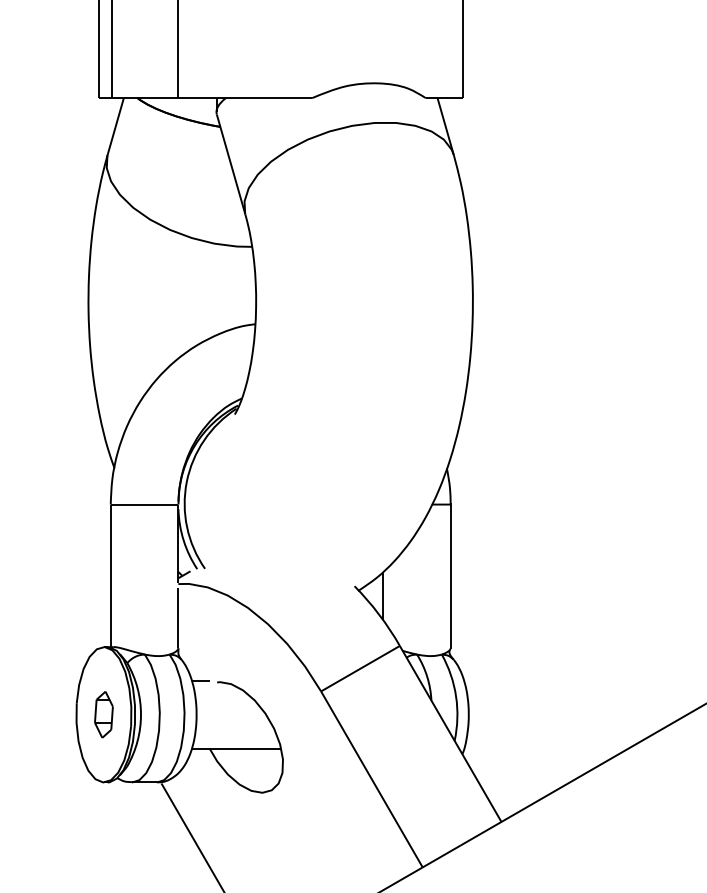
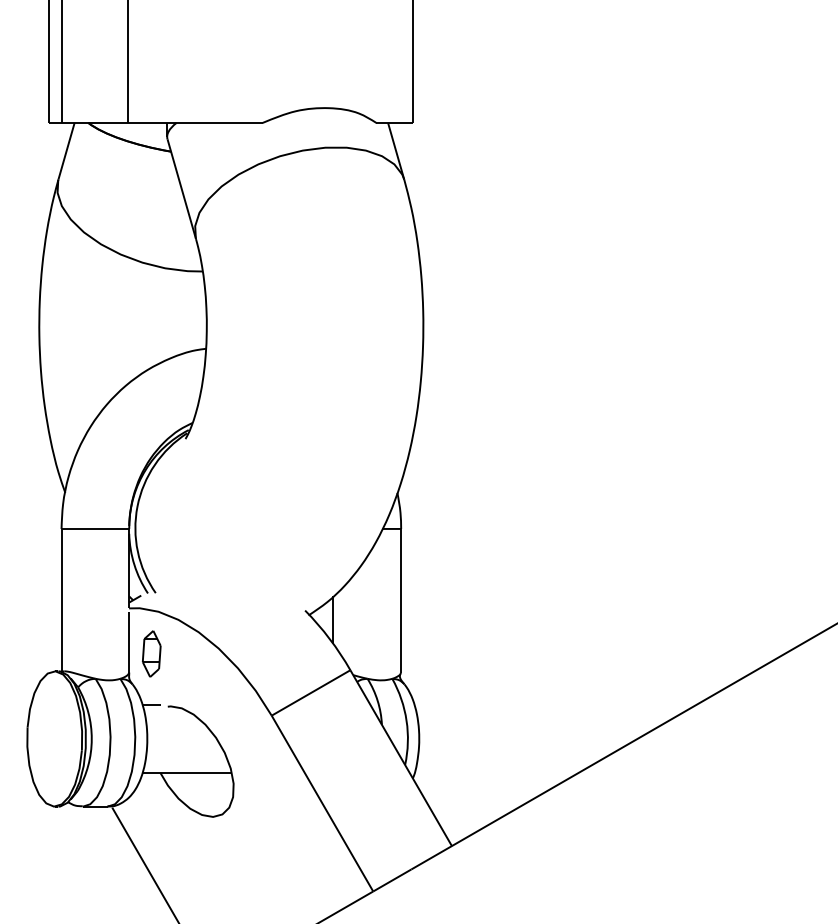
part: (103, 714) -> (151, 653), moved

